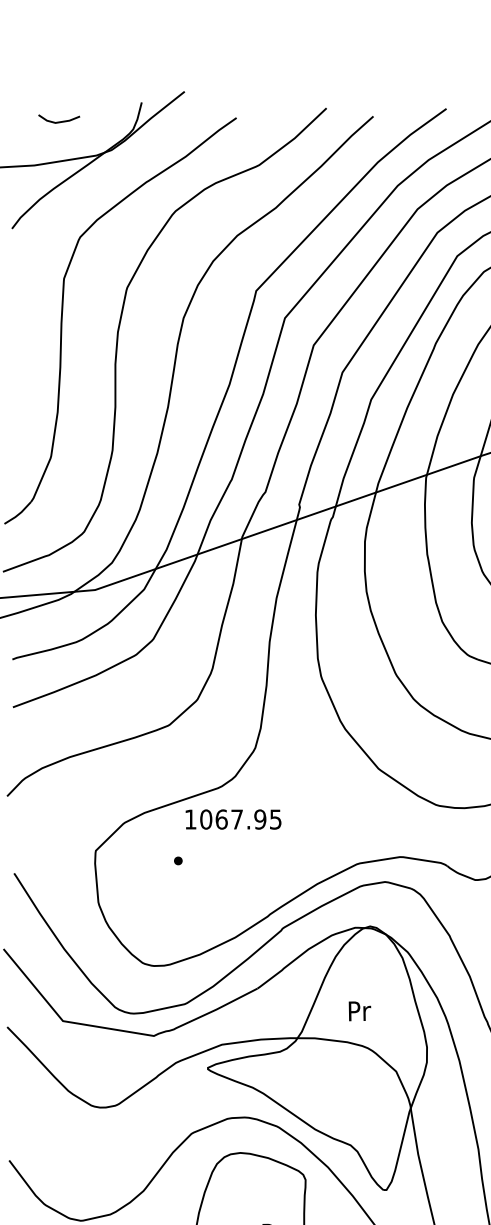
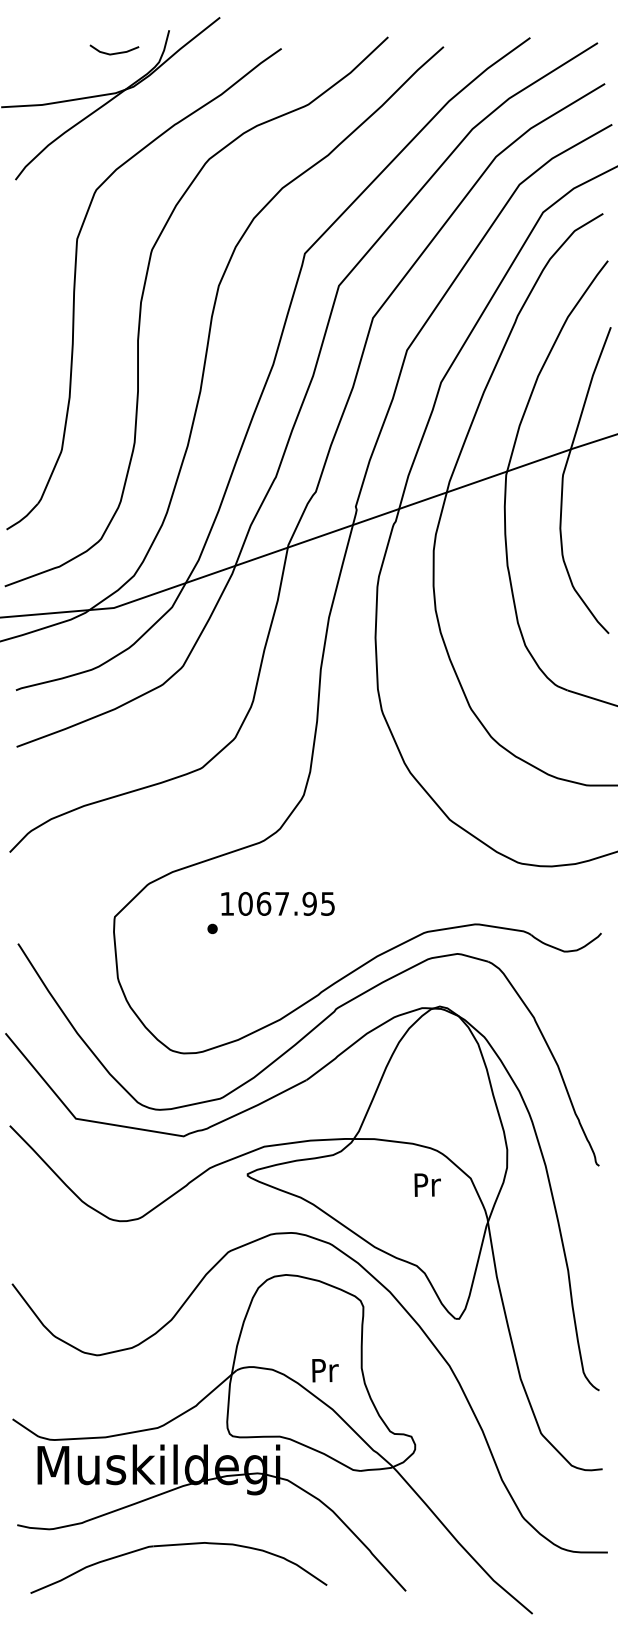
line: (60, 121) -> (115, 52), moved
text: (233, 819) -> (277, 903), moved
text: (359, 1010) -> (427, 1184), moved

